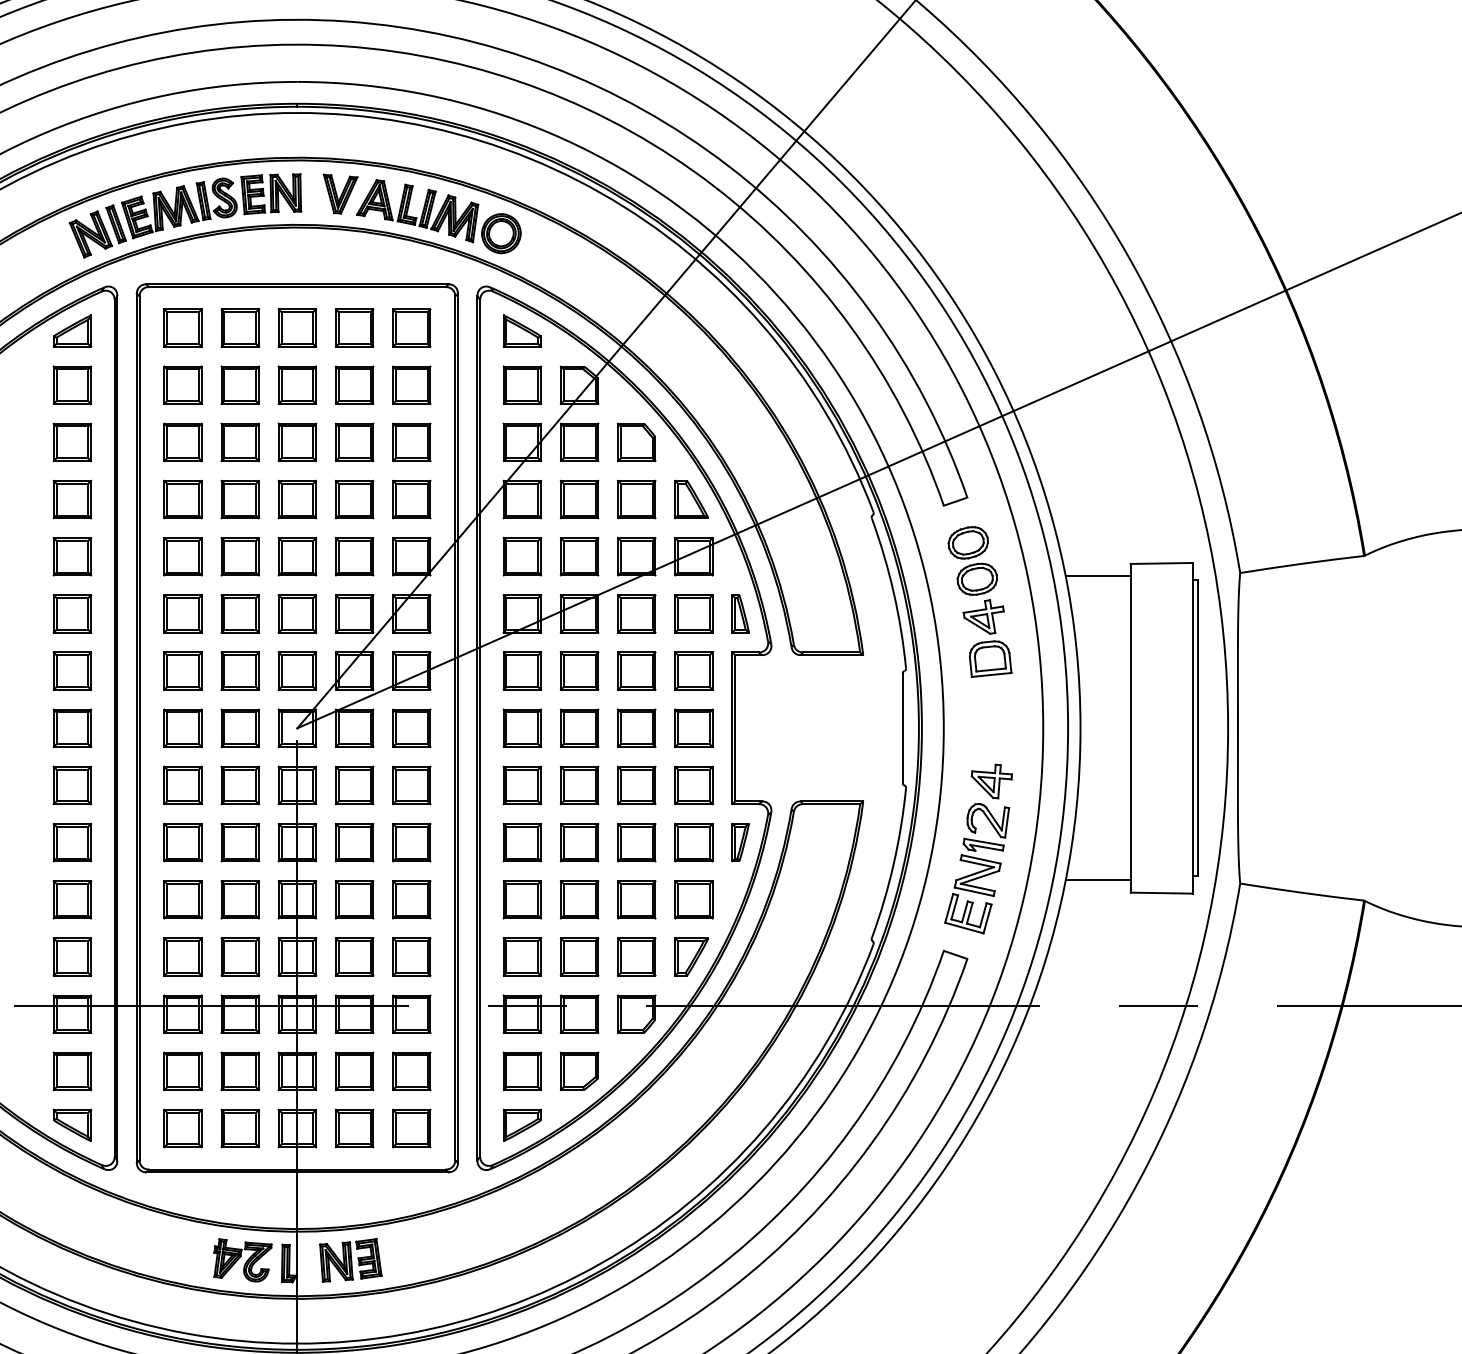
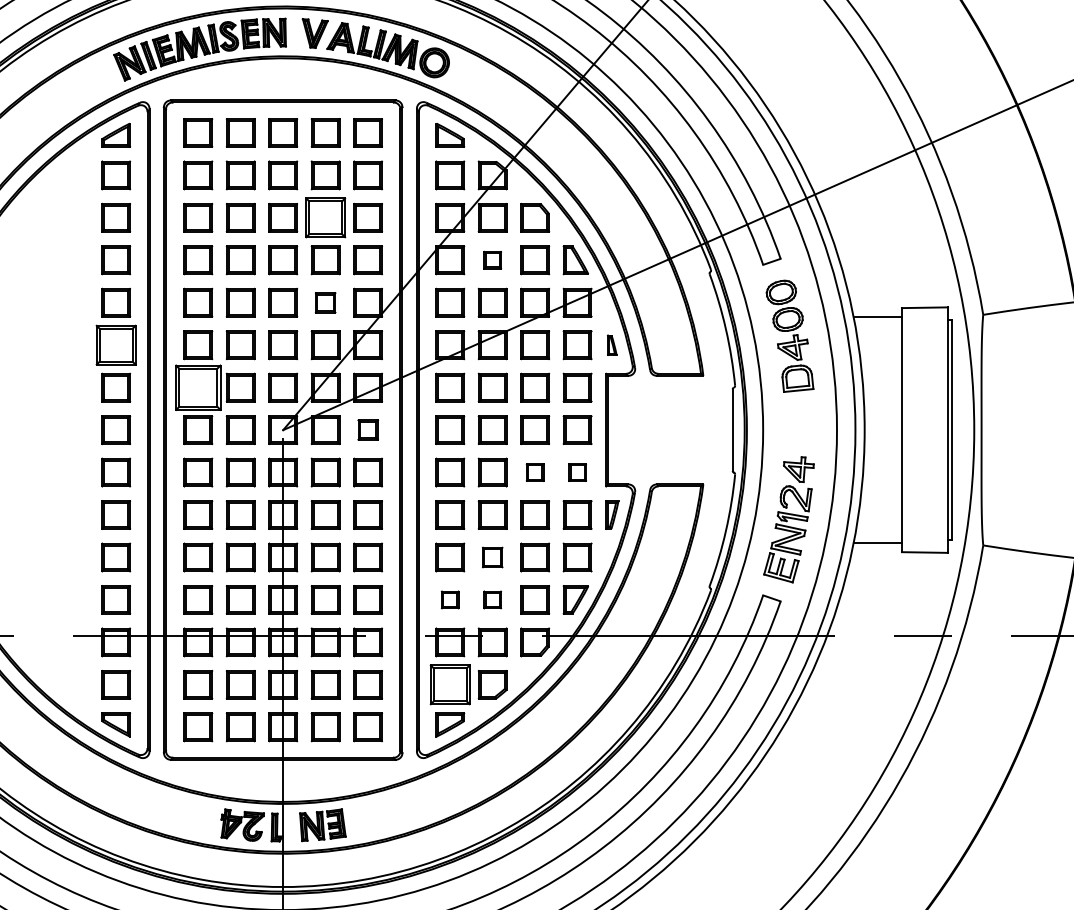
part: (354, 442) -> (325, 217), size x1.4
part: (579, 499) -> (492, 260), size x0.6
part: (354, 556) -> (325, 302), size x0.7
part: (72, 613) -> (116, 344), size x1.4
part: (740, 613) -> (612, 344), size x0.7
part: (182, 670) -> (197, 387), size x1.6
part: (411, 727) -> (367, 429), size x0.7
part: (636, 785) -> (534, 472), size x0.6
part: (693, 785) -> (577, 472), size x0.6
part: (579, 899) -> (492, 557), size x0.7
part: (522, 956) -> (450, 599), size x0.6
part: (579, 956) -> (492, 599), size x0.6
part: (522, 1071) -> (450, 684), size x1.4

